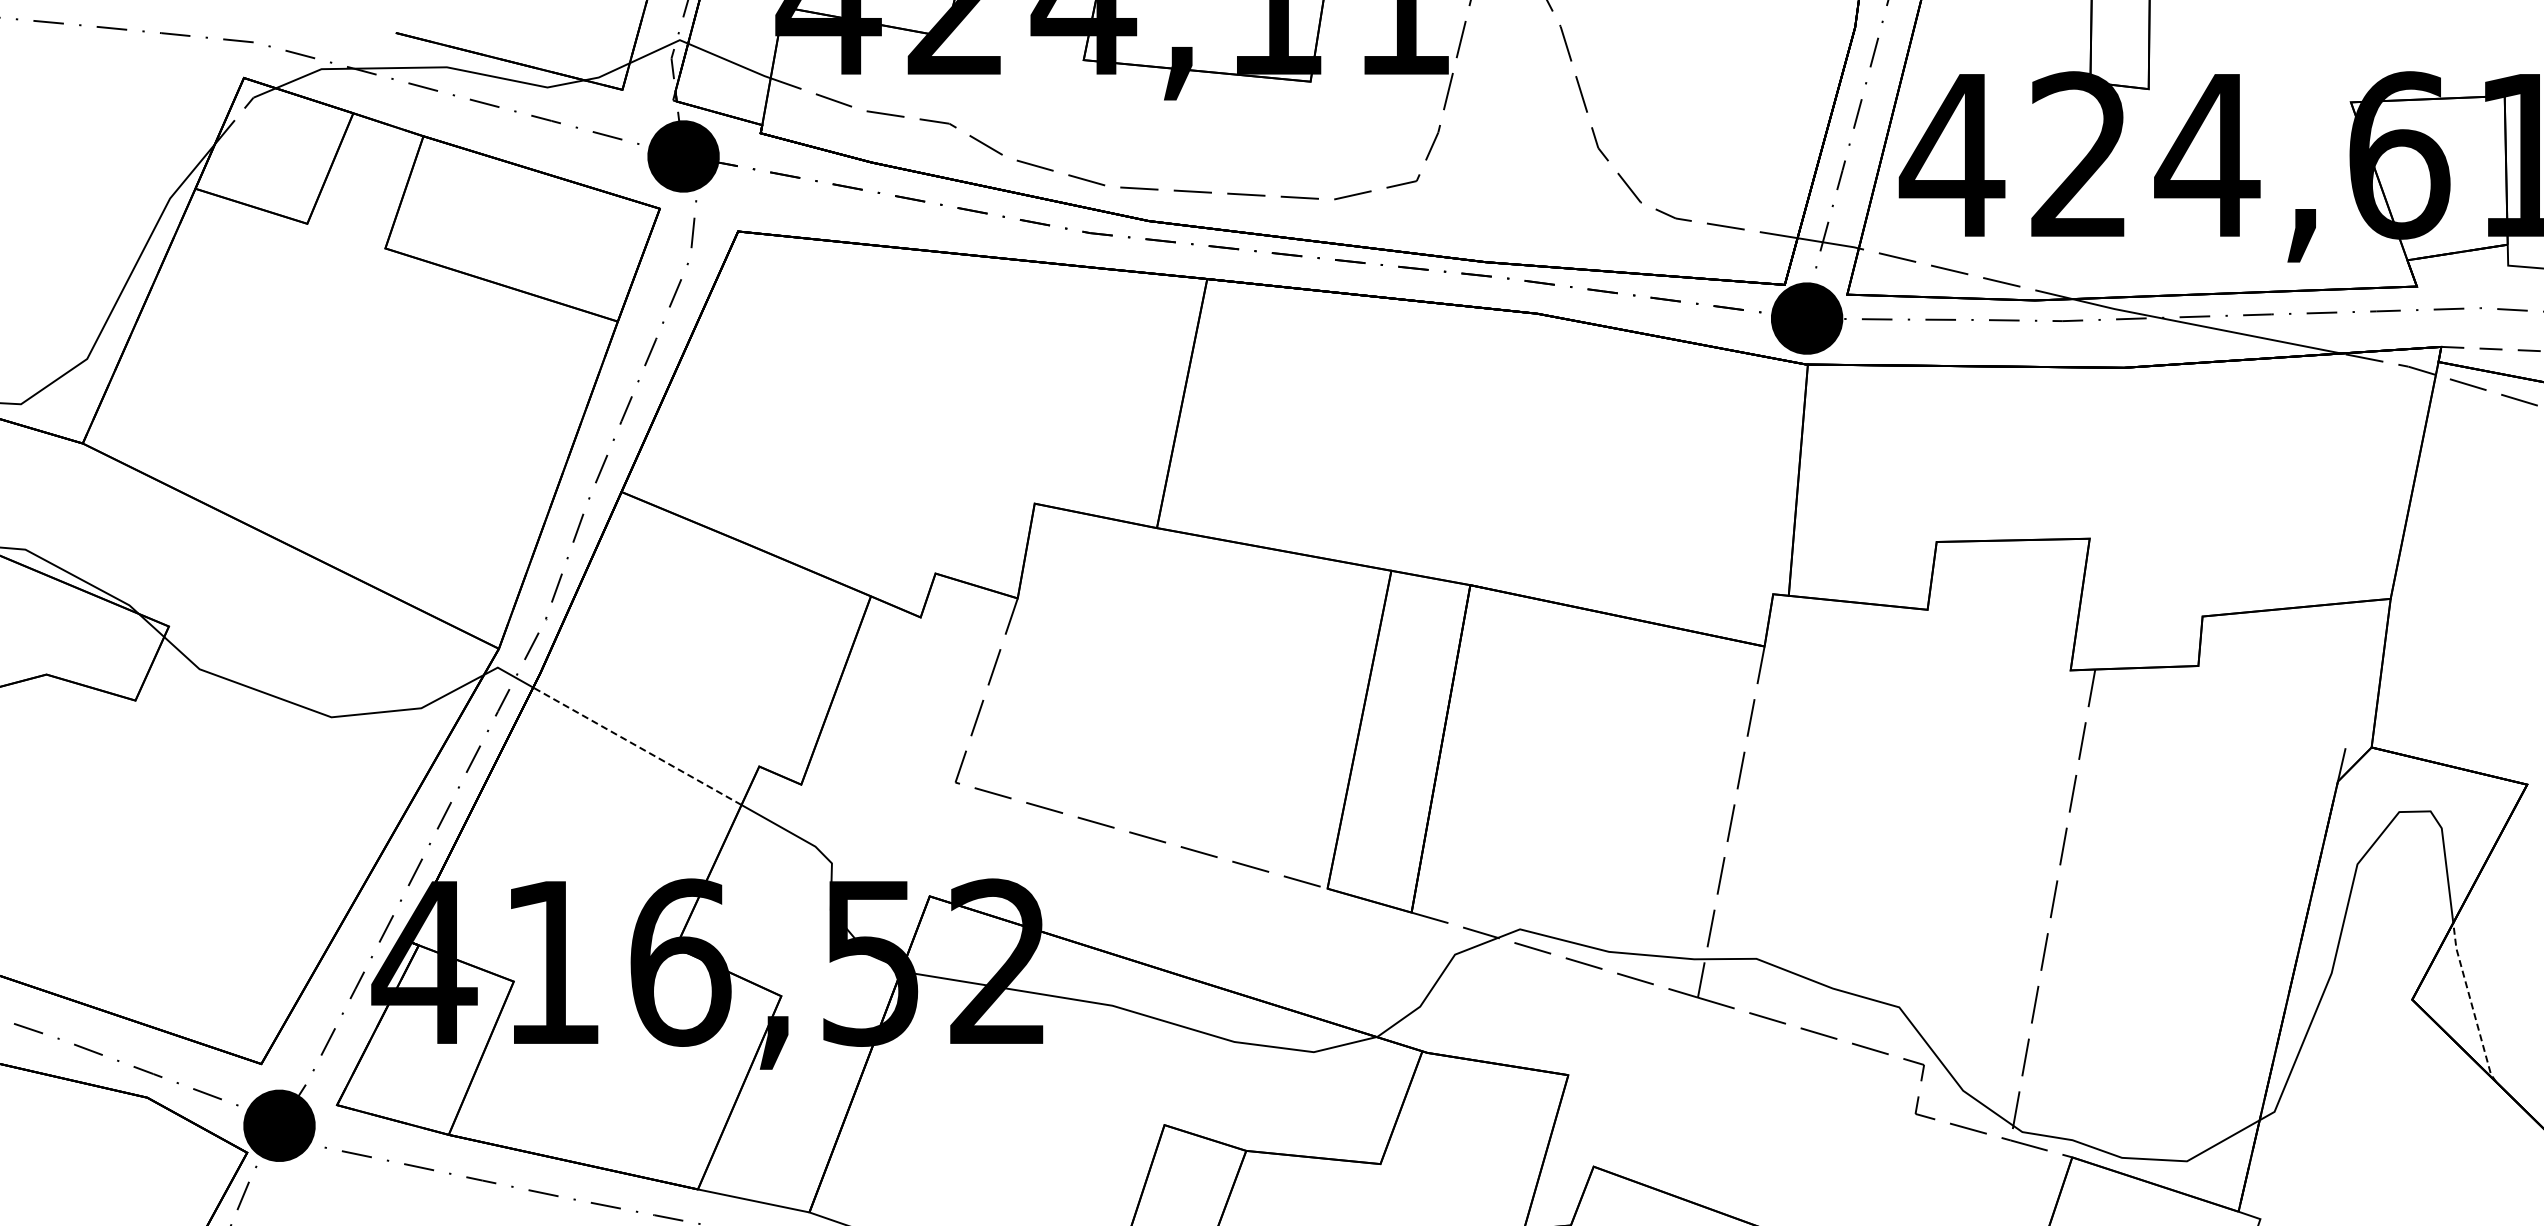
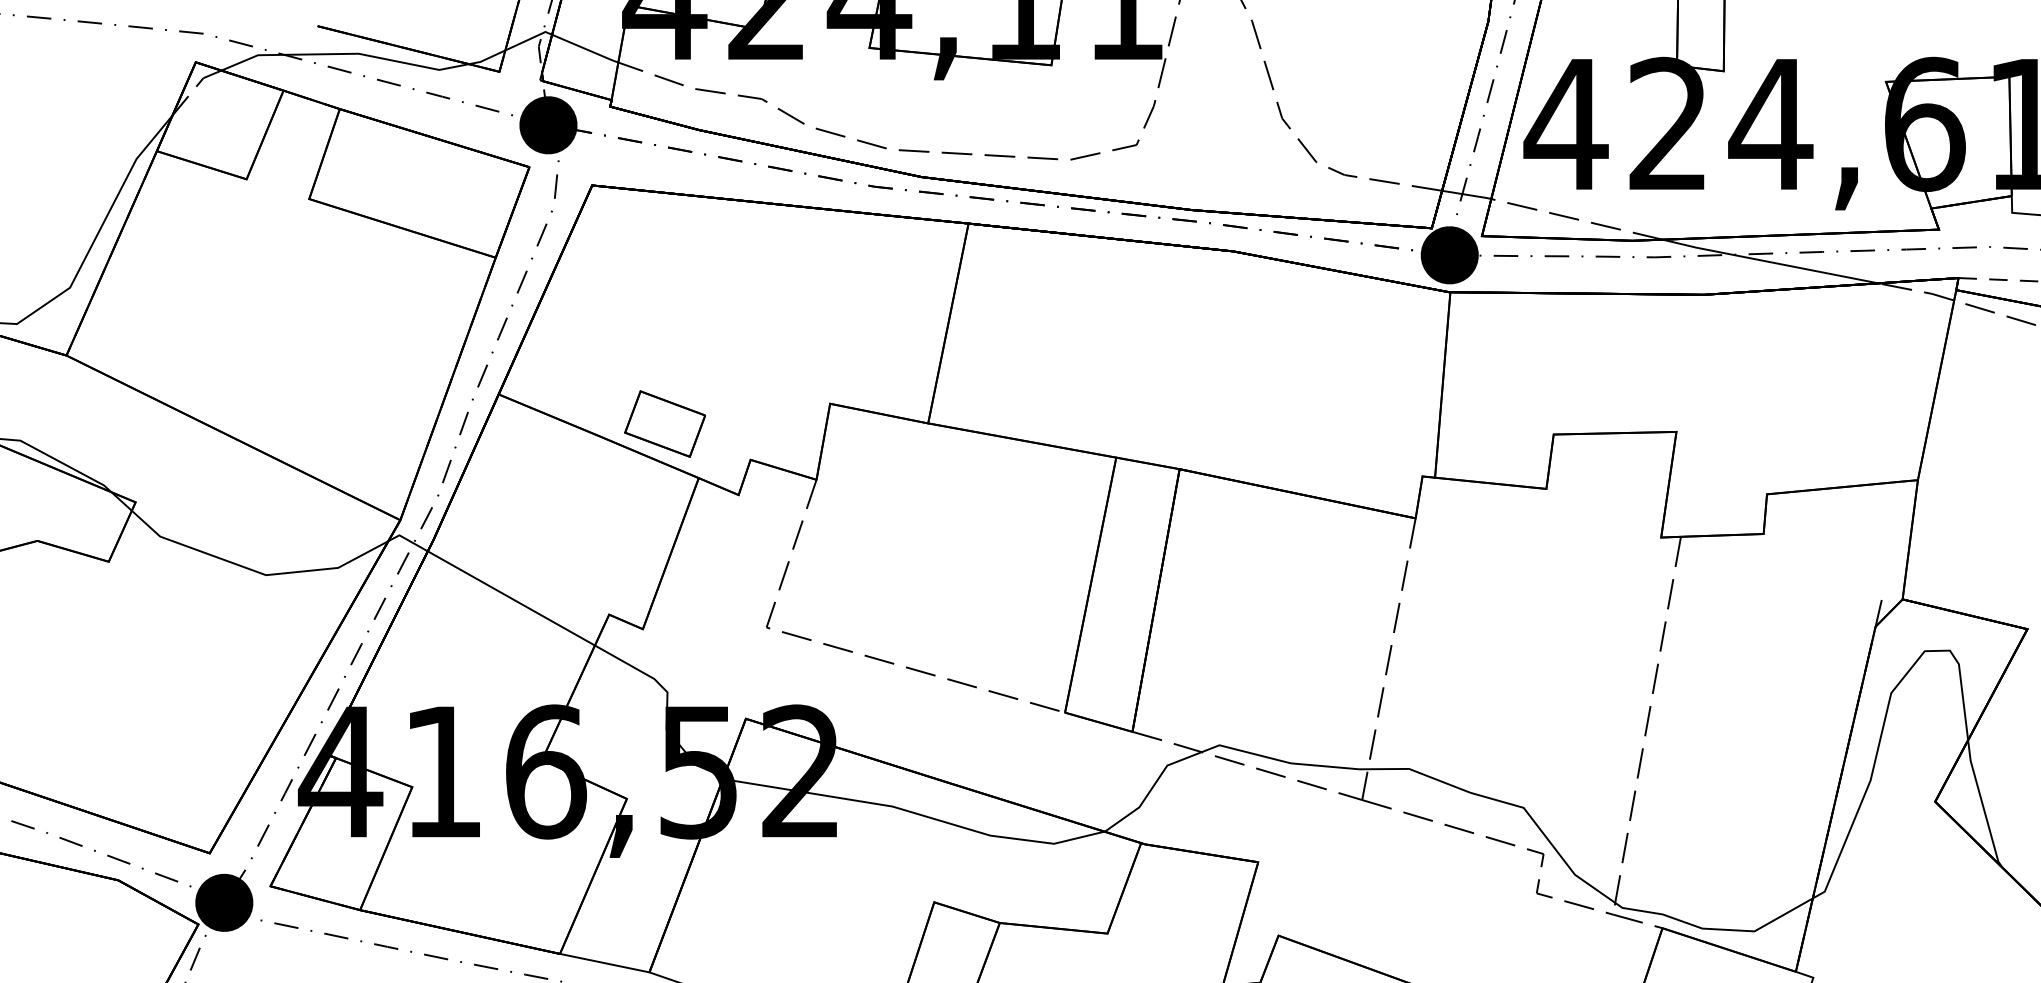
part: (828, 528) -> (664, 423), added
line: (637, 746) -> (511, 598), dashed -> solid
line: (2471, 1003) -> (1982, 804), dashed -> solid

